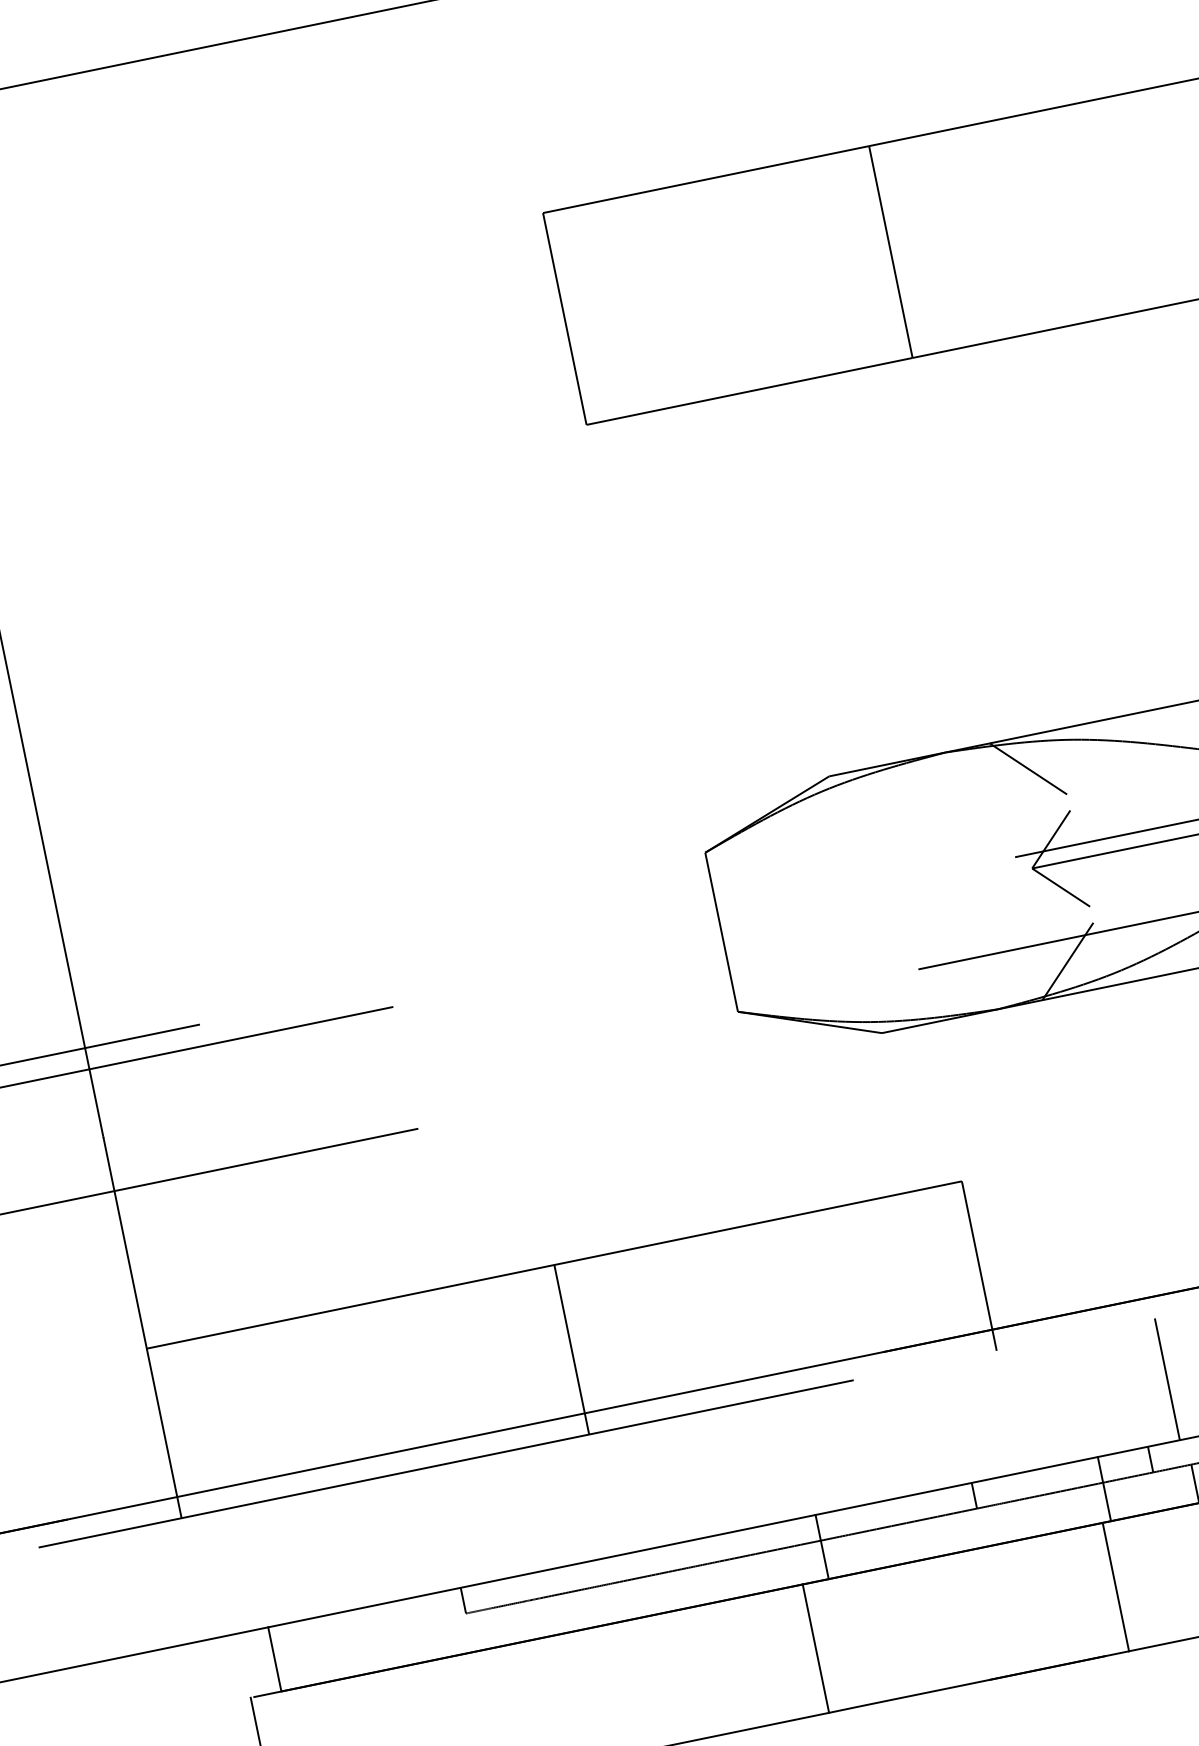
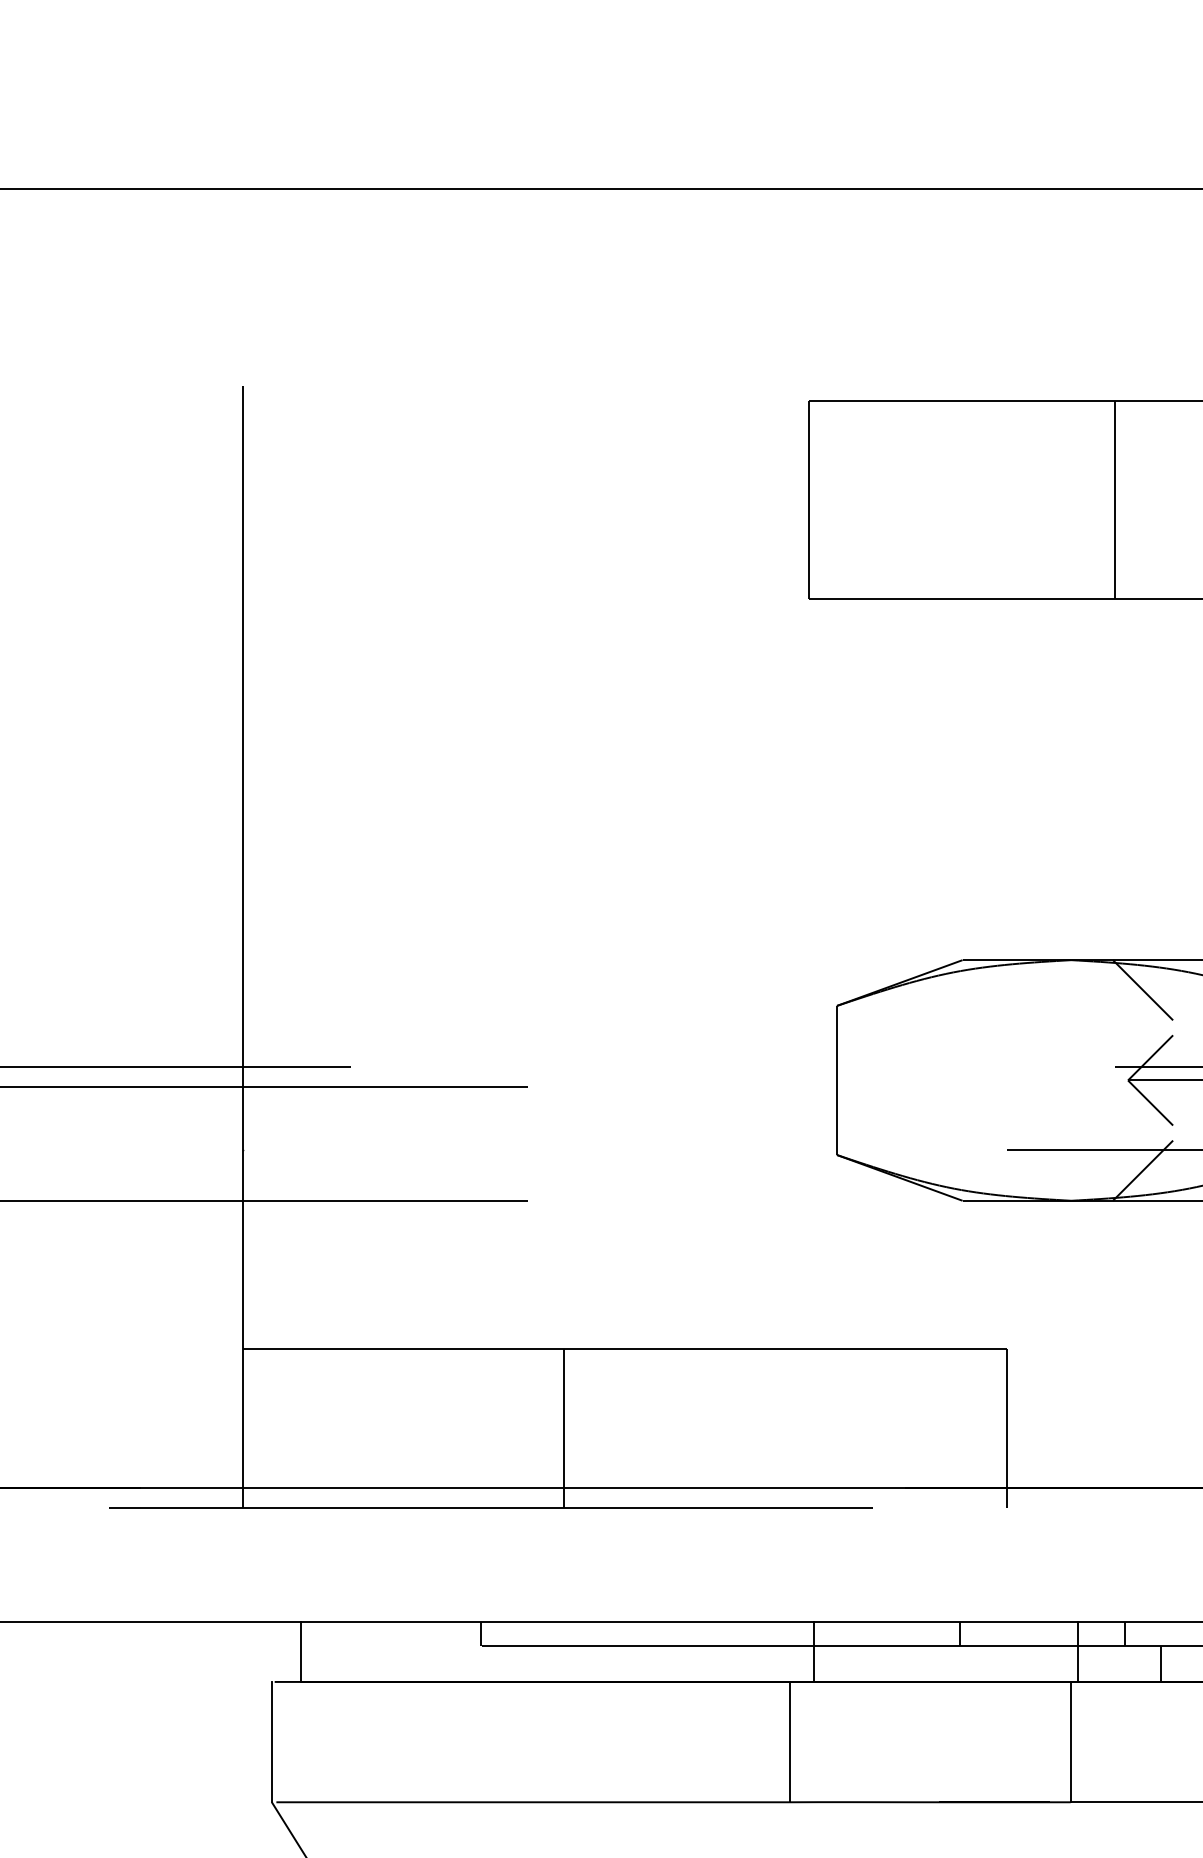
line: (571, 1348) -> (564, 1427), moved
line: (1167, 1378) -> (1155, 1564), removed

